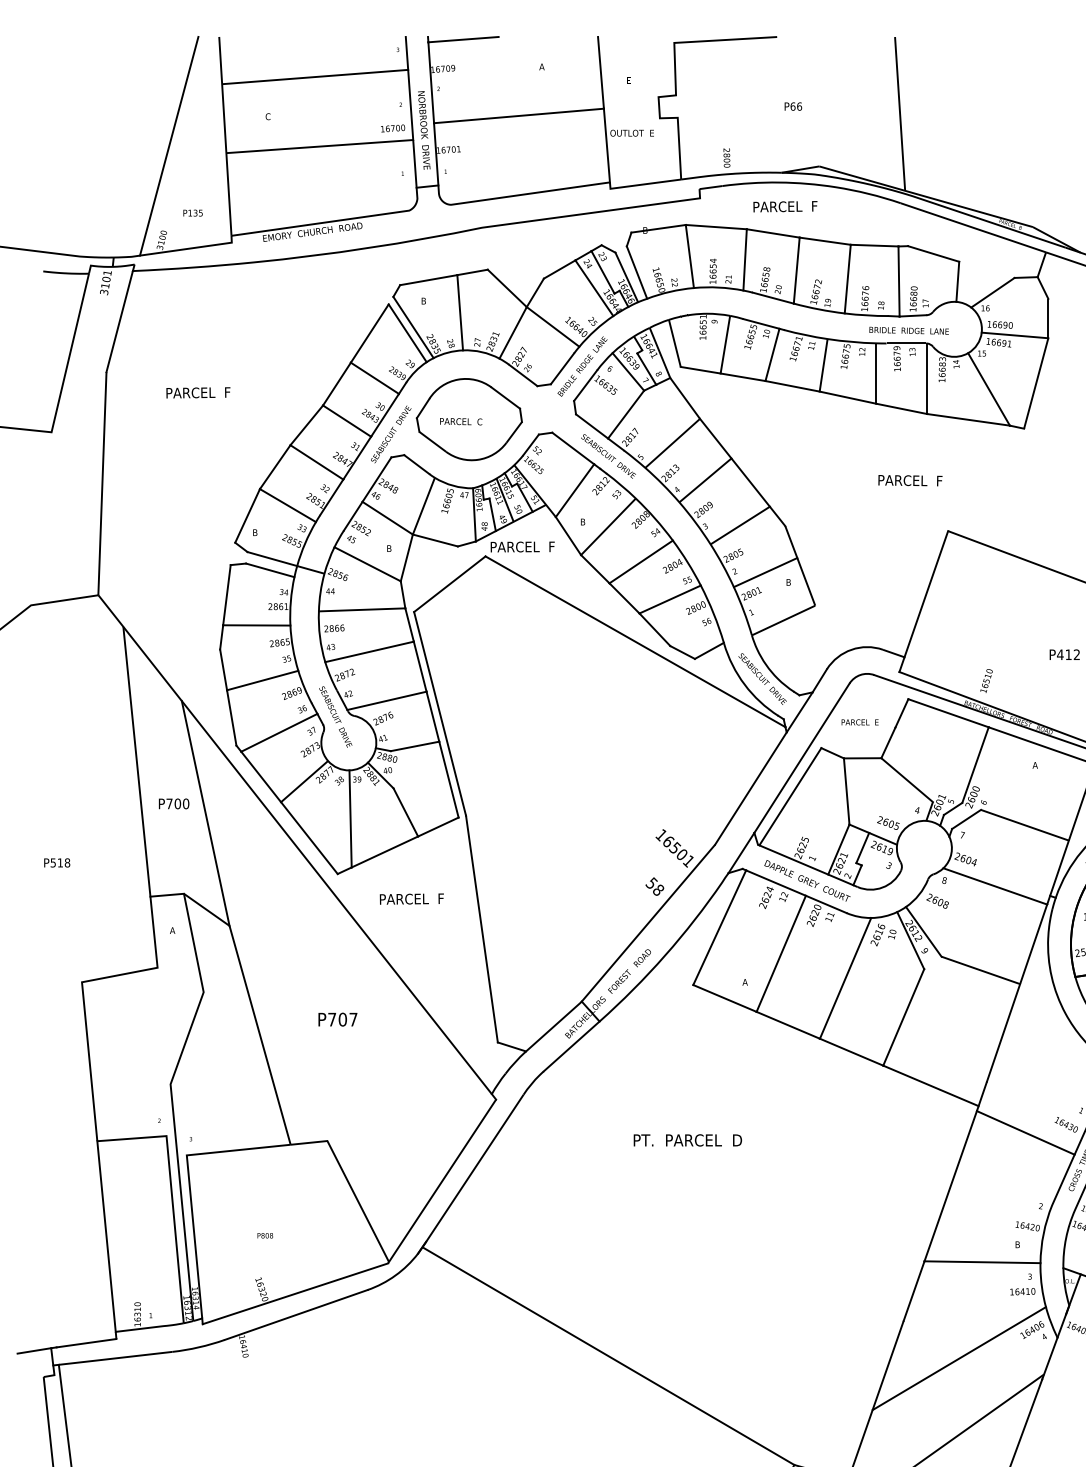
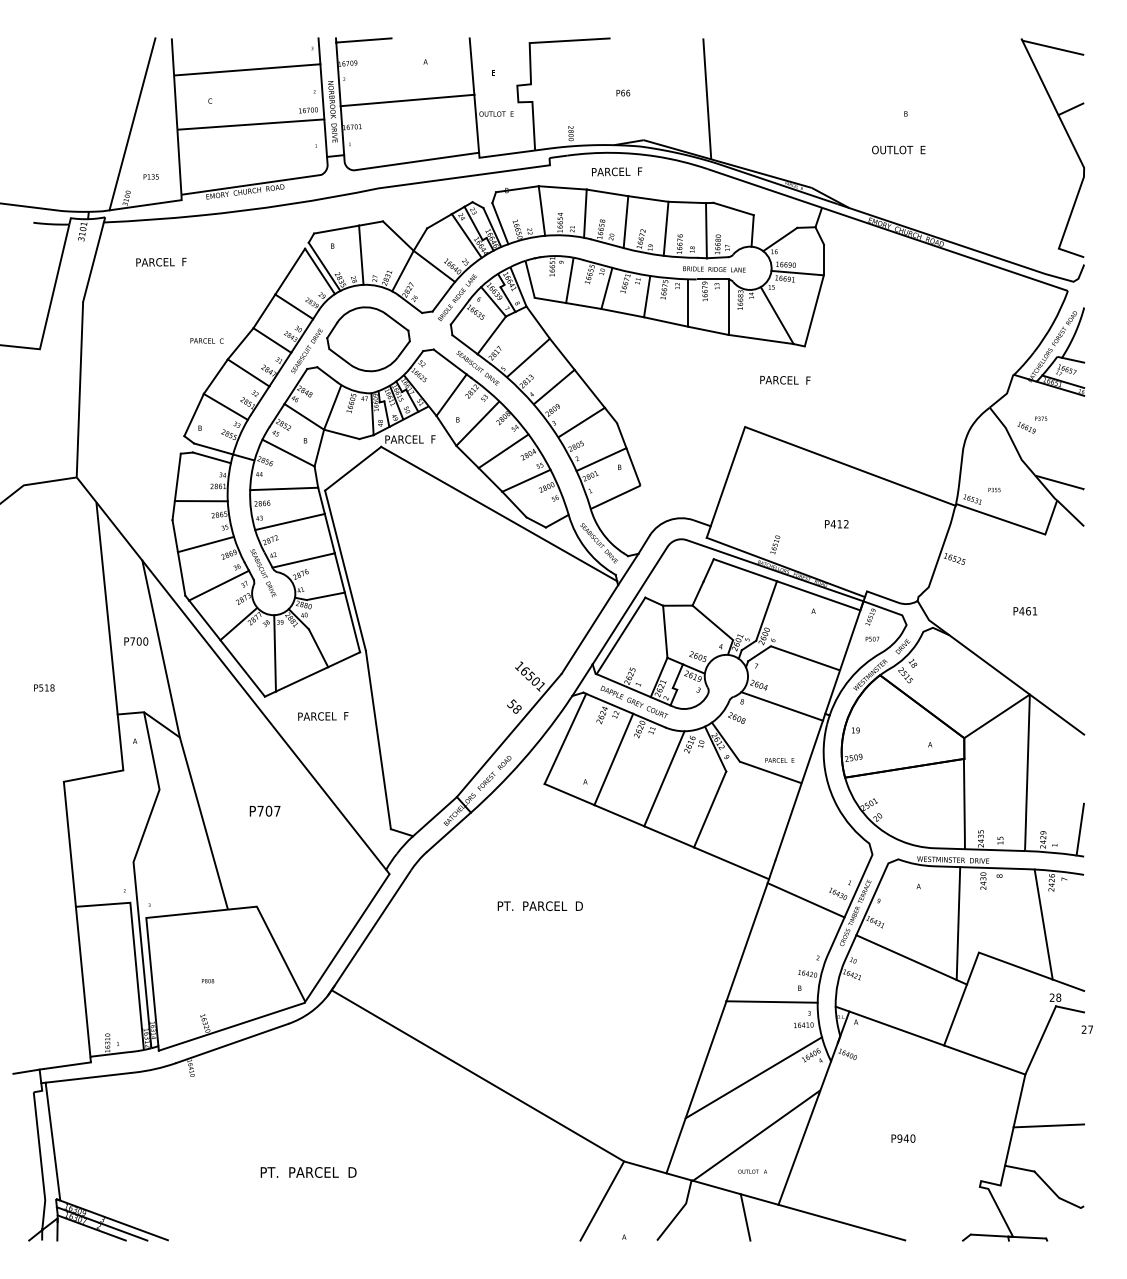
text: (198, 391) -> (161, 261), moved
text: (460, 421) -> (206, 340), moved
text: (910, 479) -> (785, 379), moved
text: (859, 722) -> (779, 760), moved

